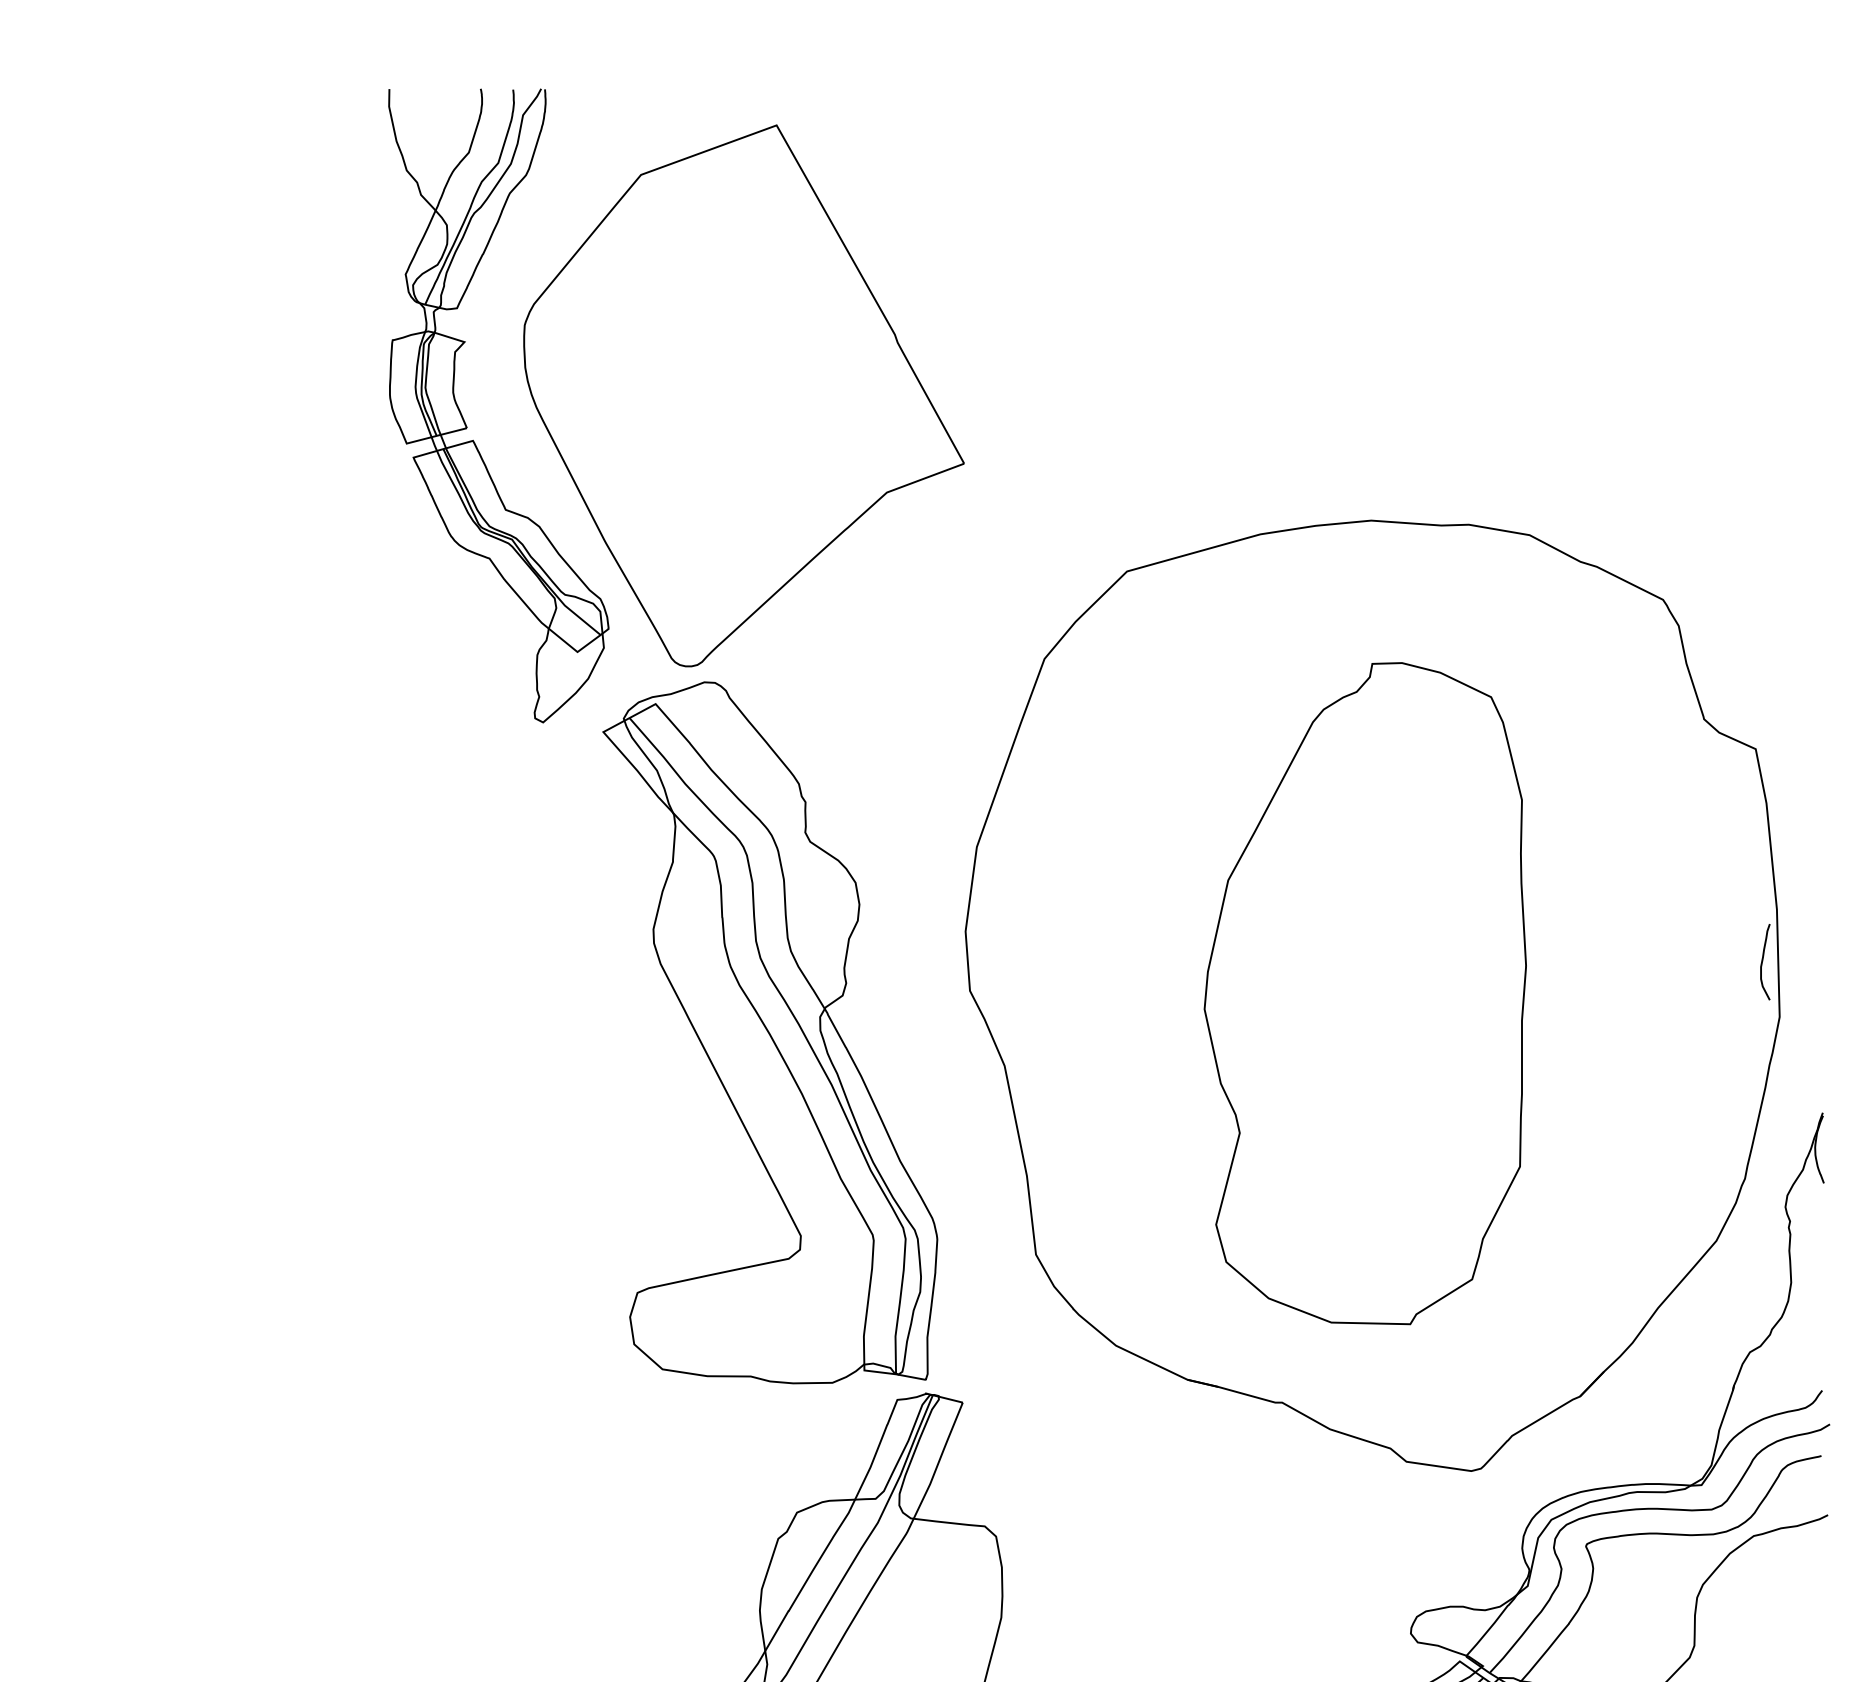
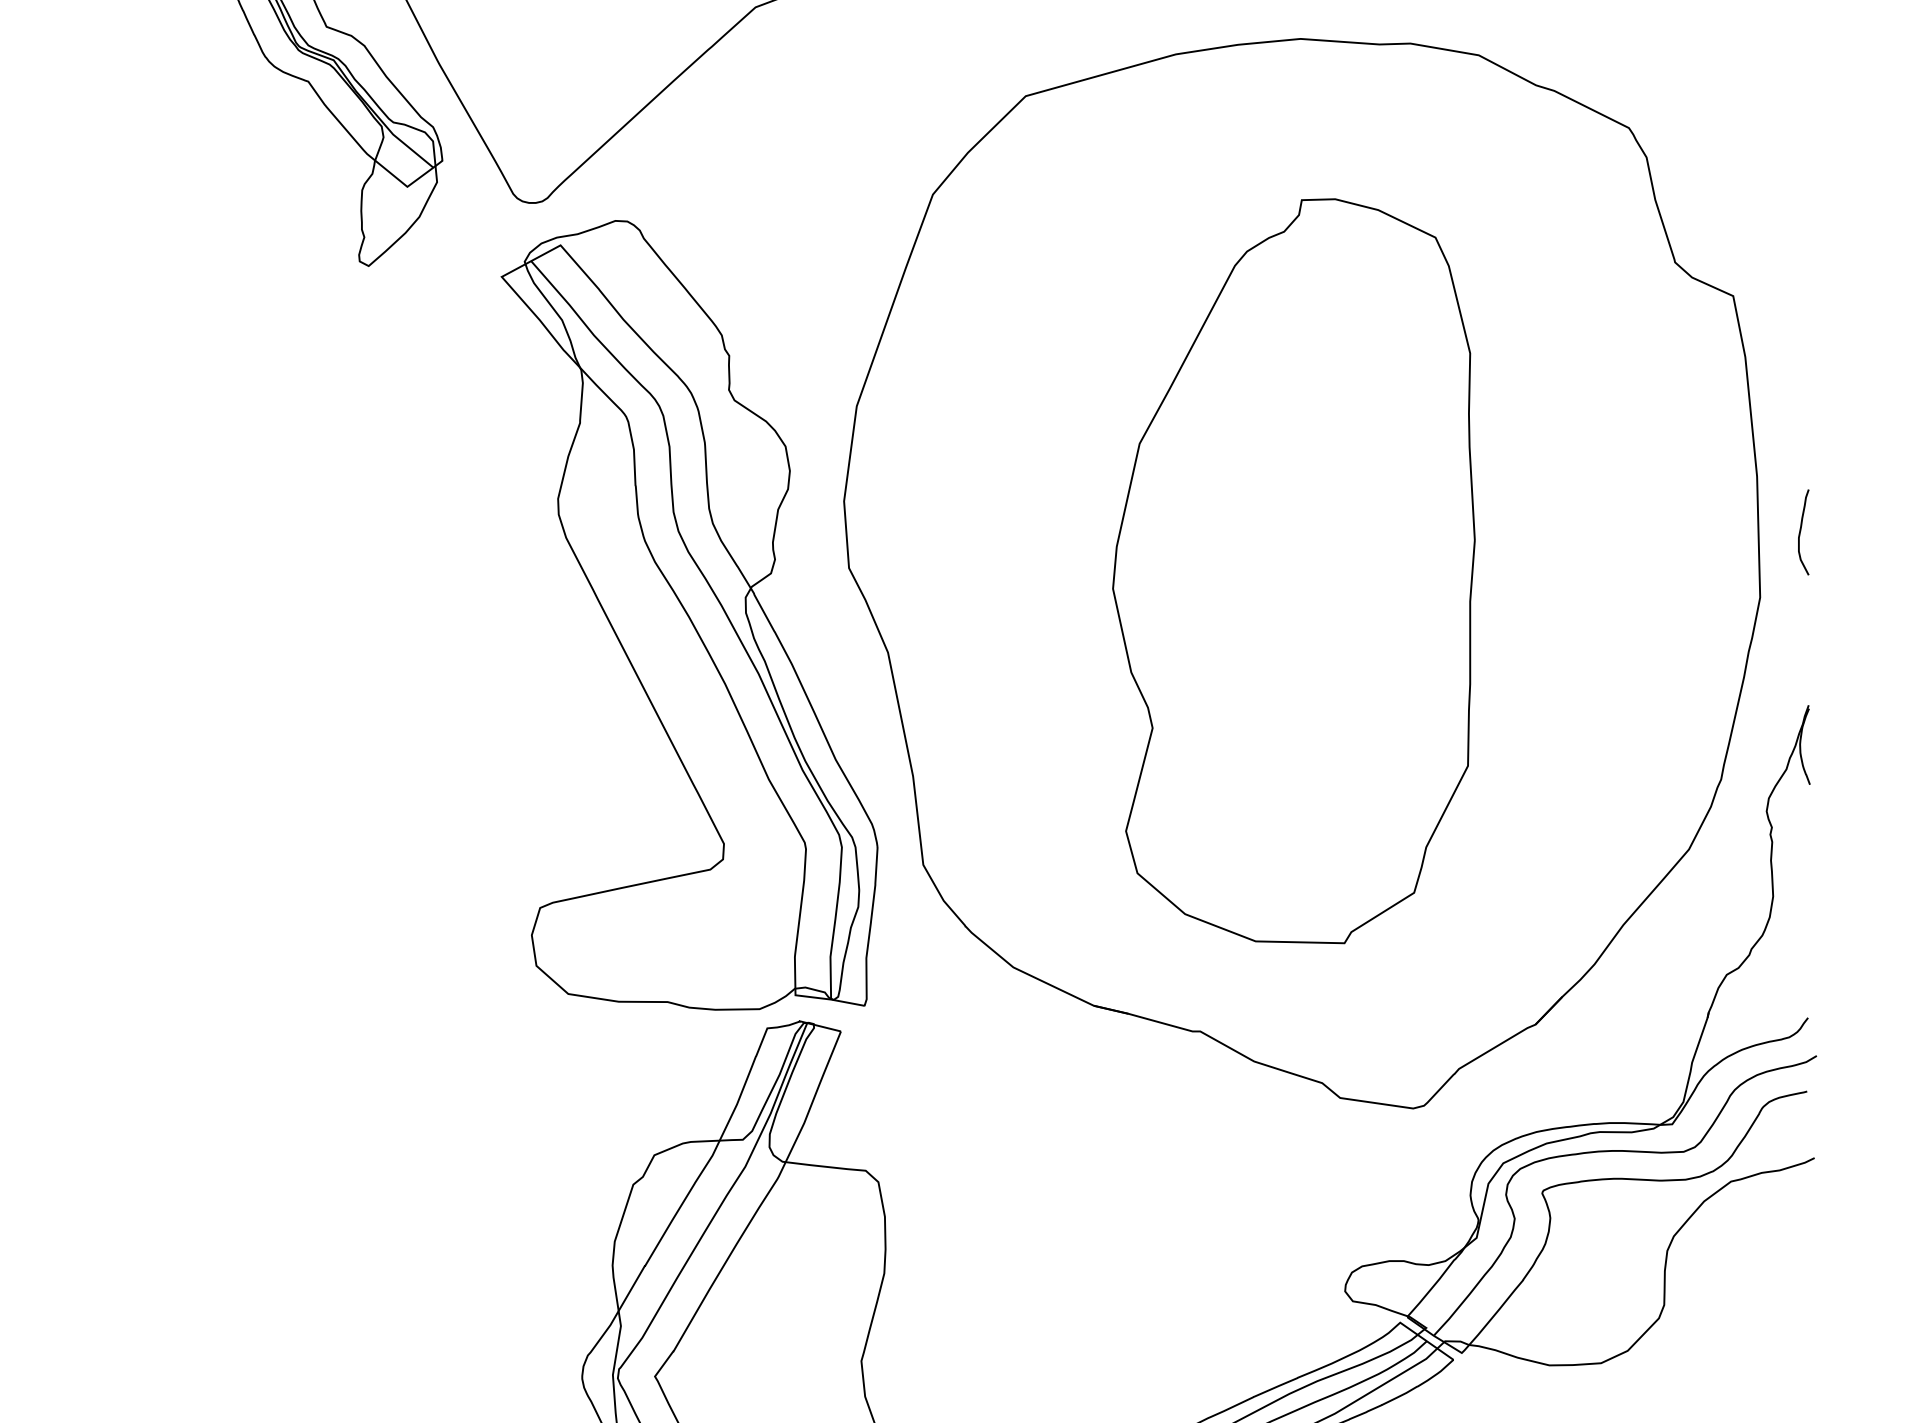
curve: (1763, 961) -> (1801, 531), moved
part: (770, 1032) -> (689, 614), moved

